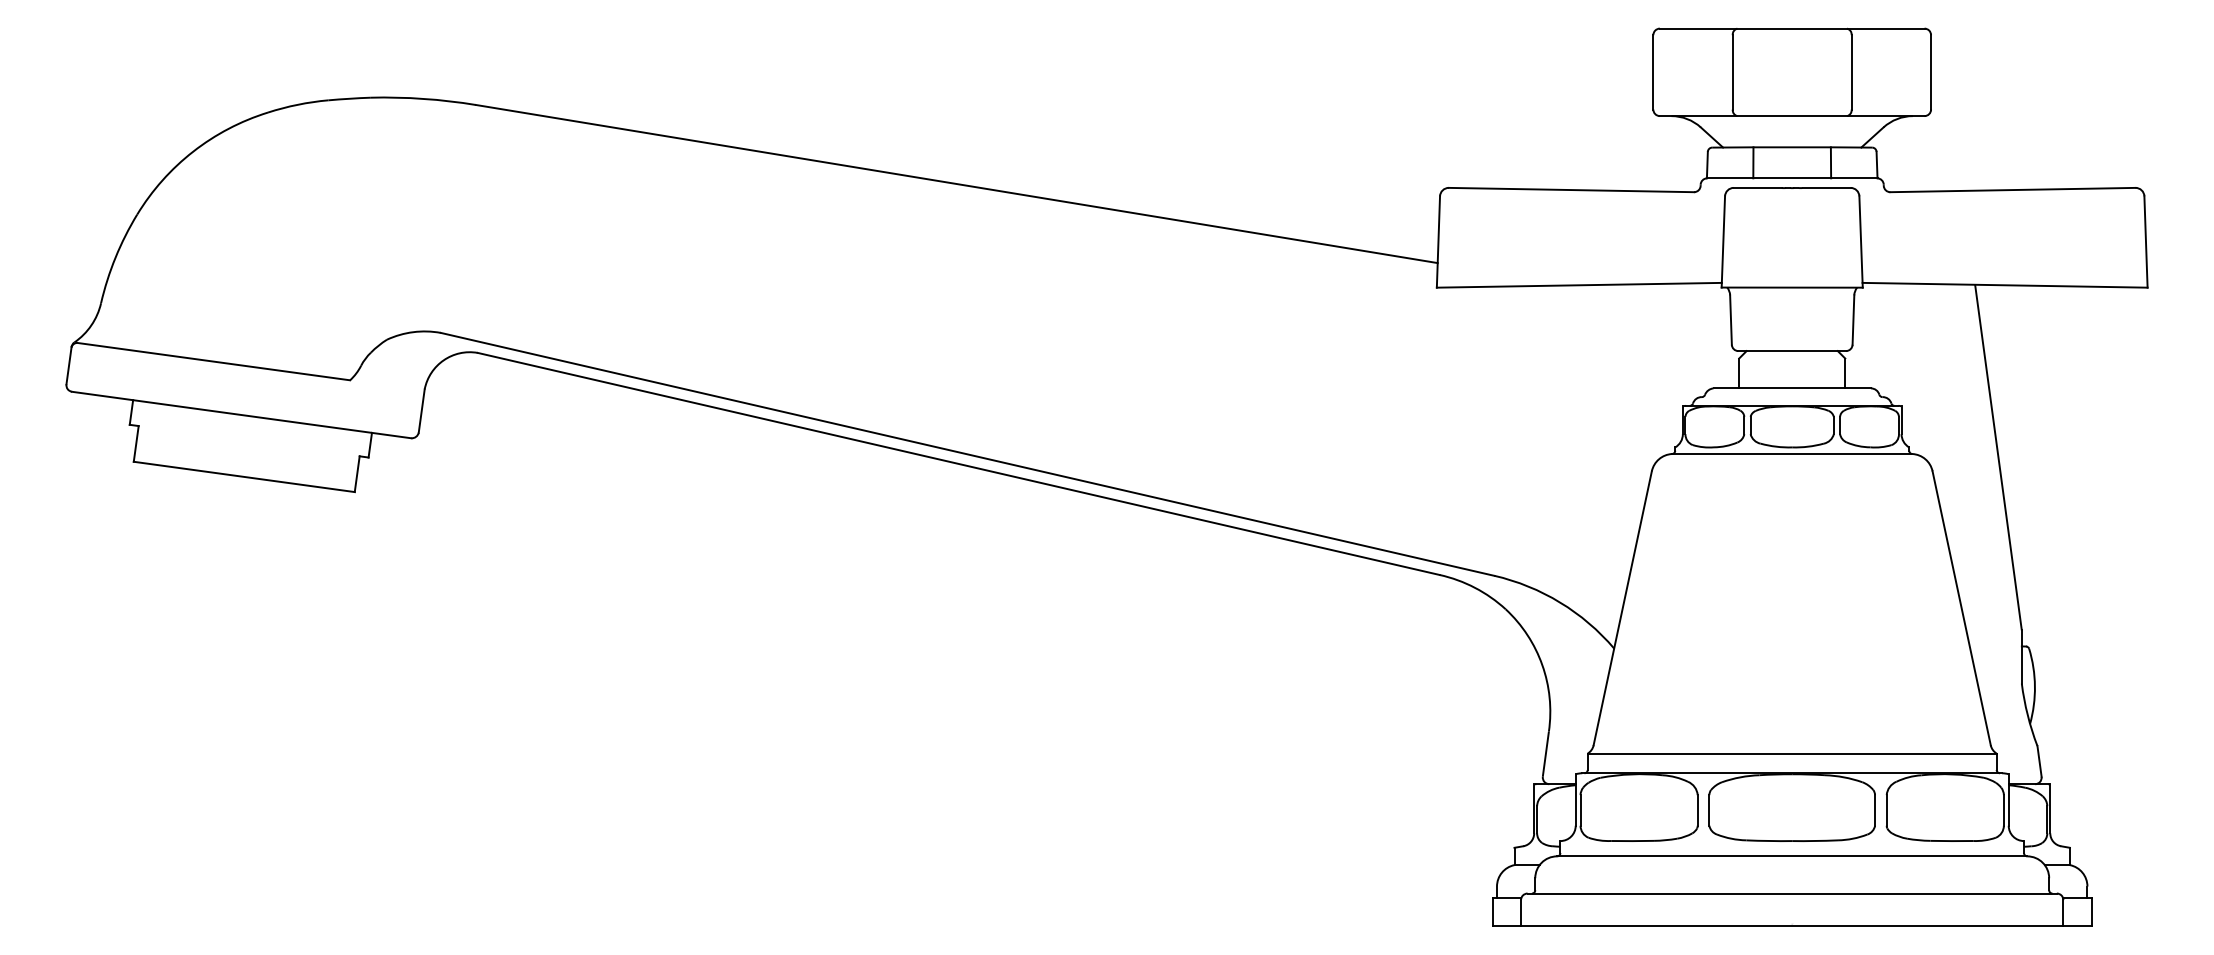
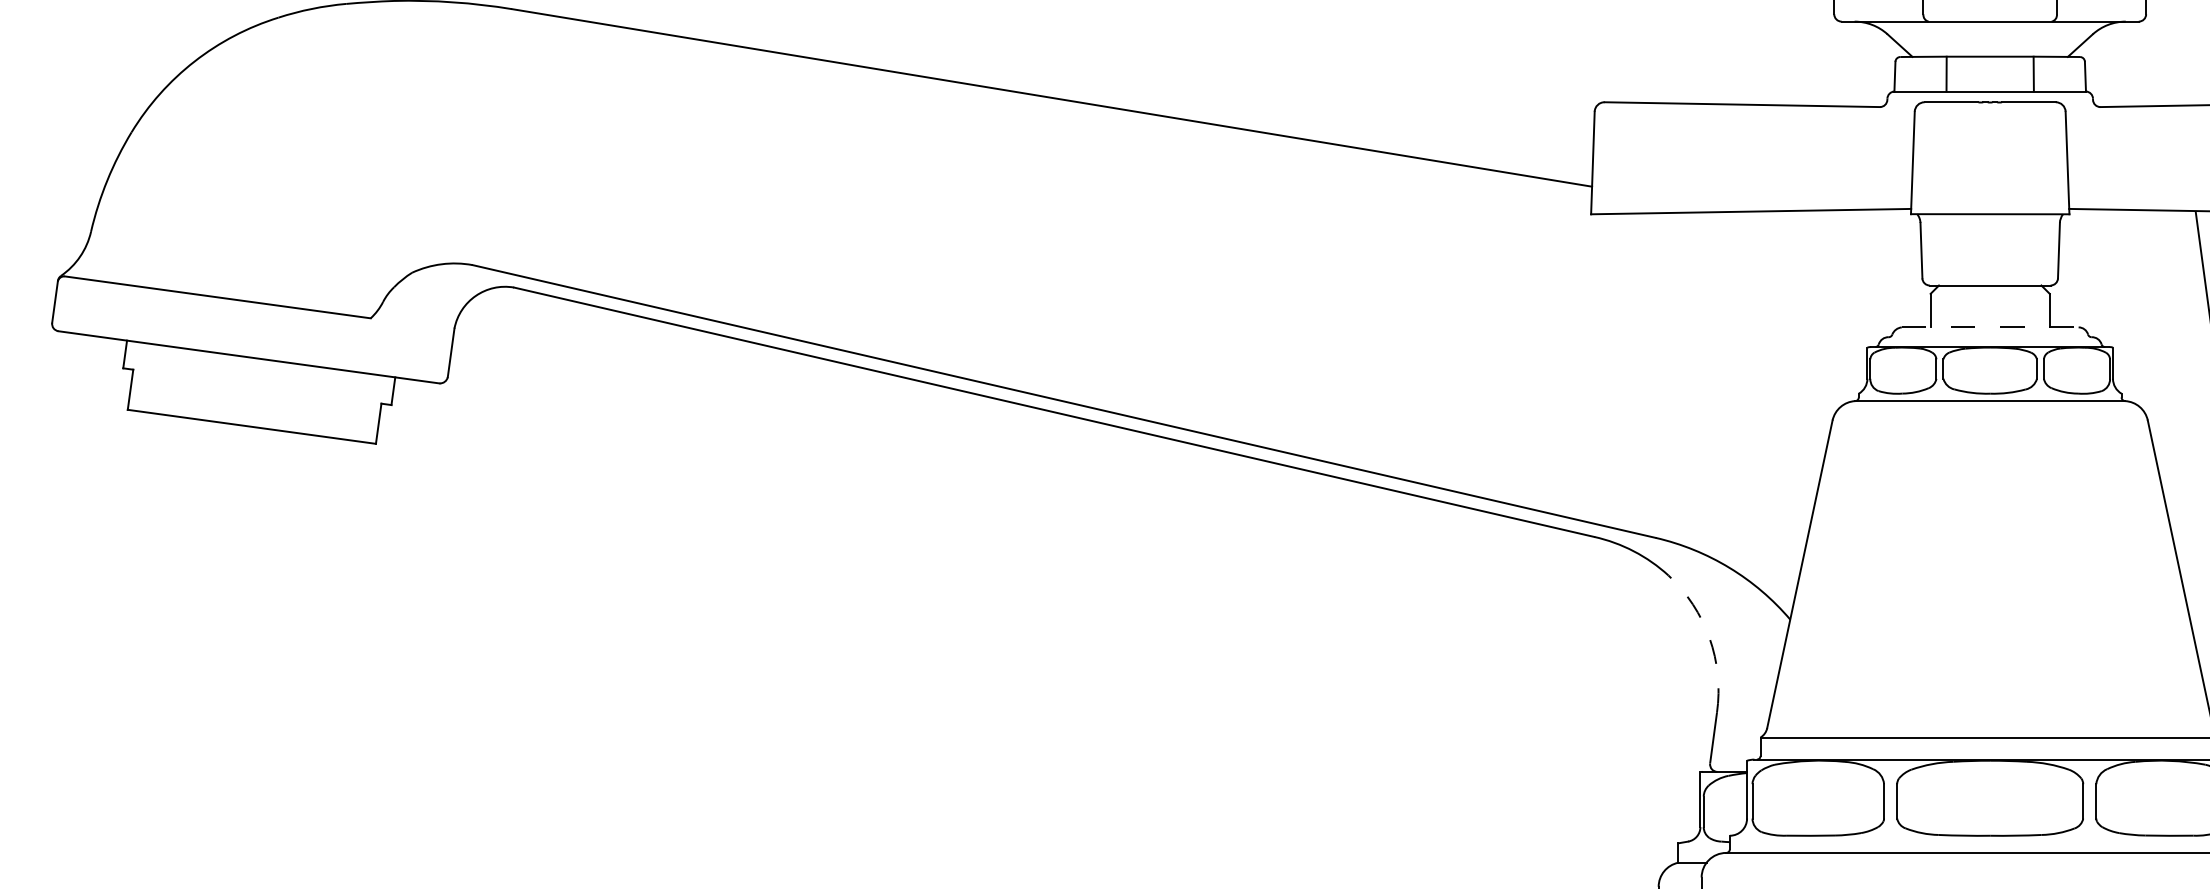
line: (1792, 388) -> (1990, 327), solid -> dashed
arc: (1542, 665) -> (1709, 638), solid -> dashed

